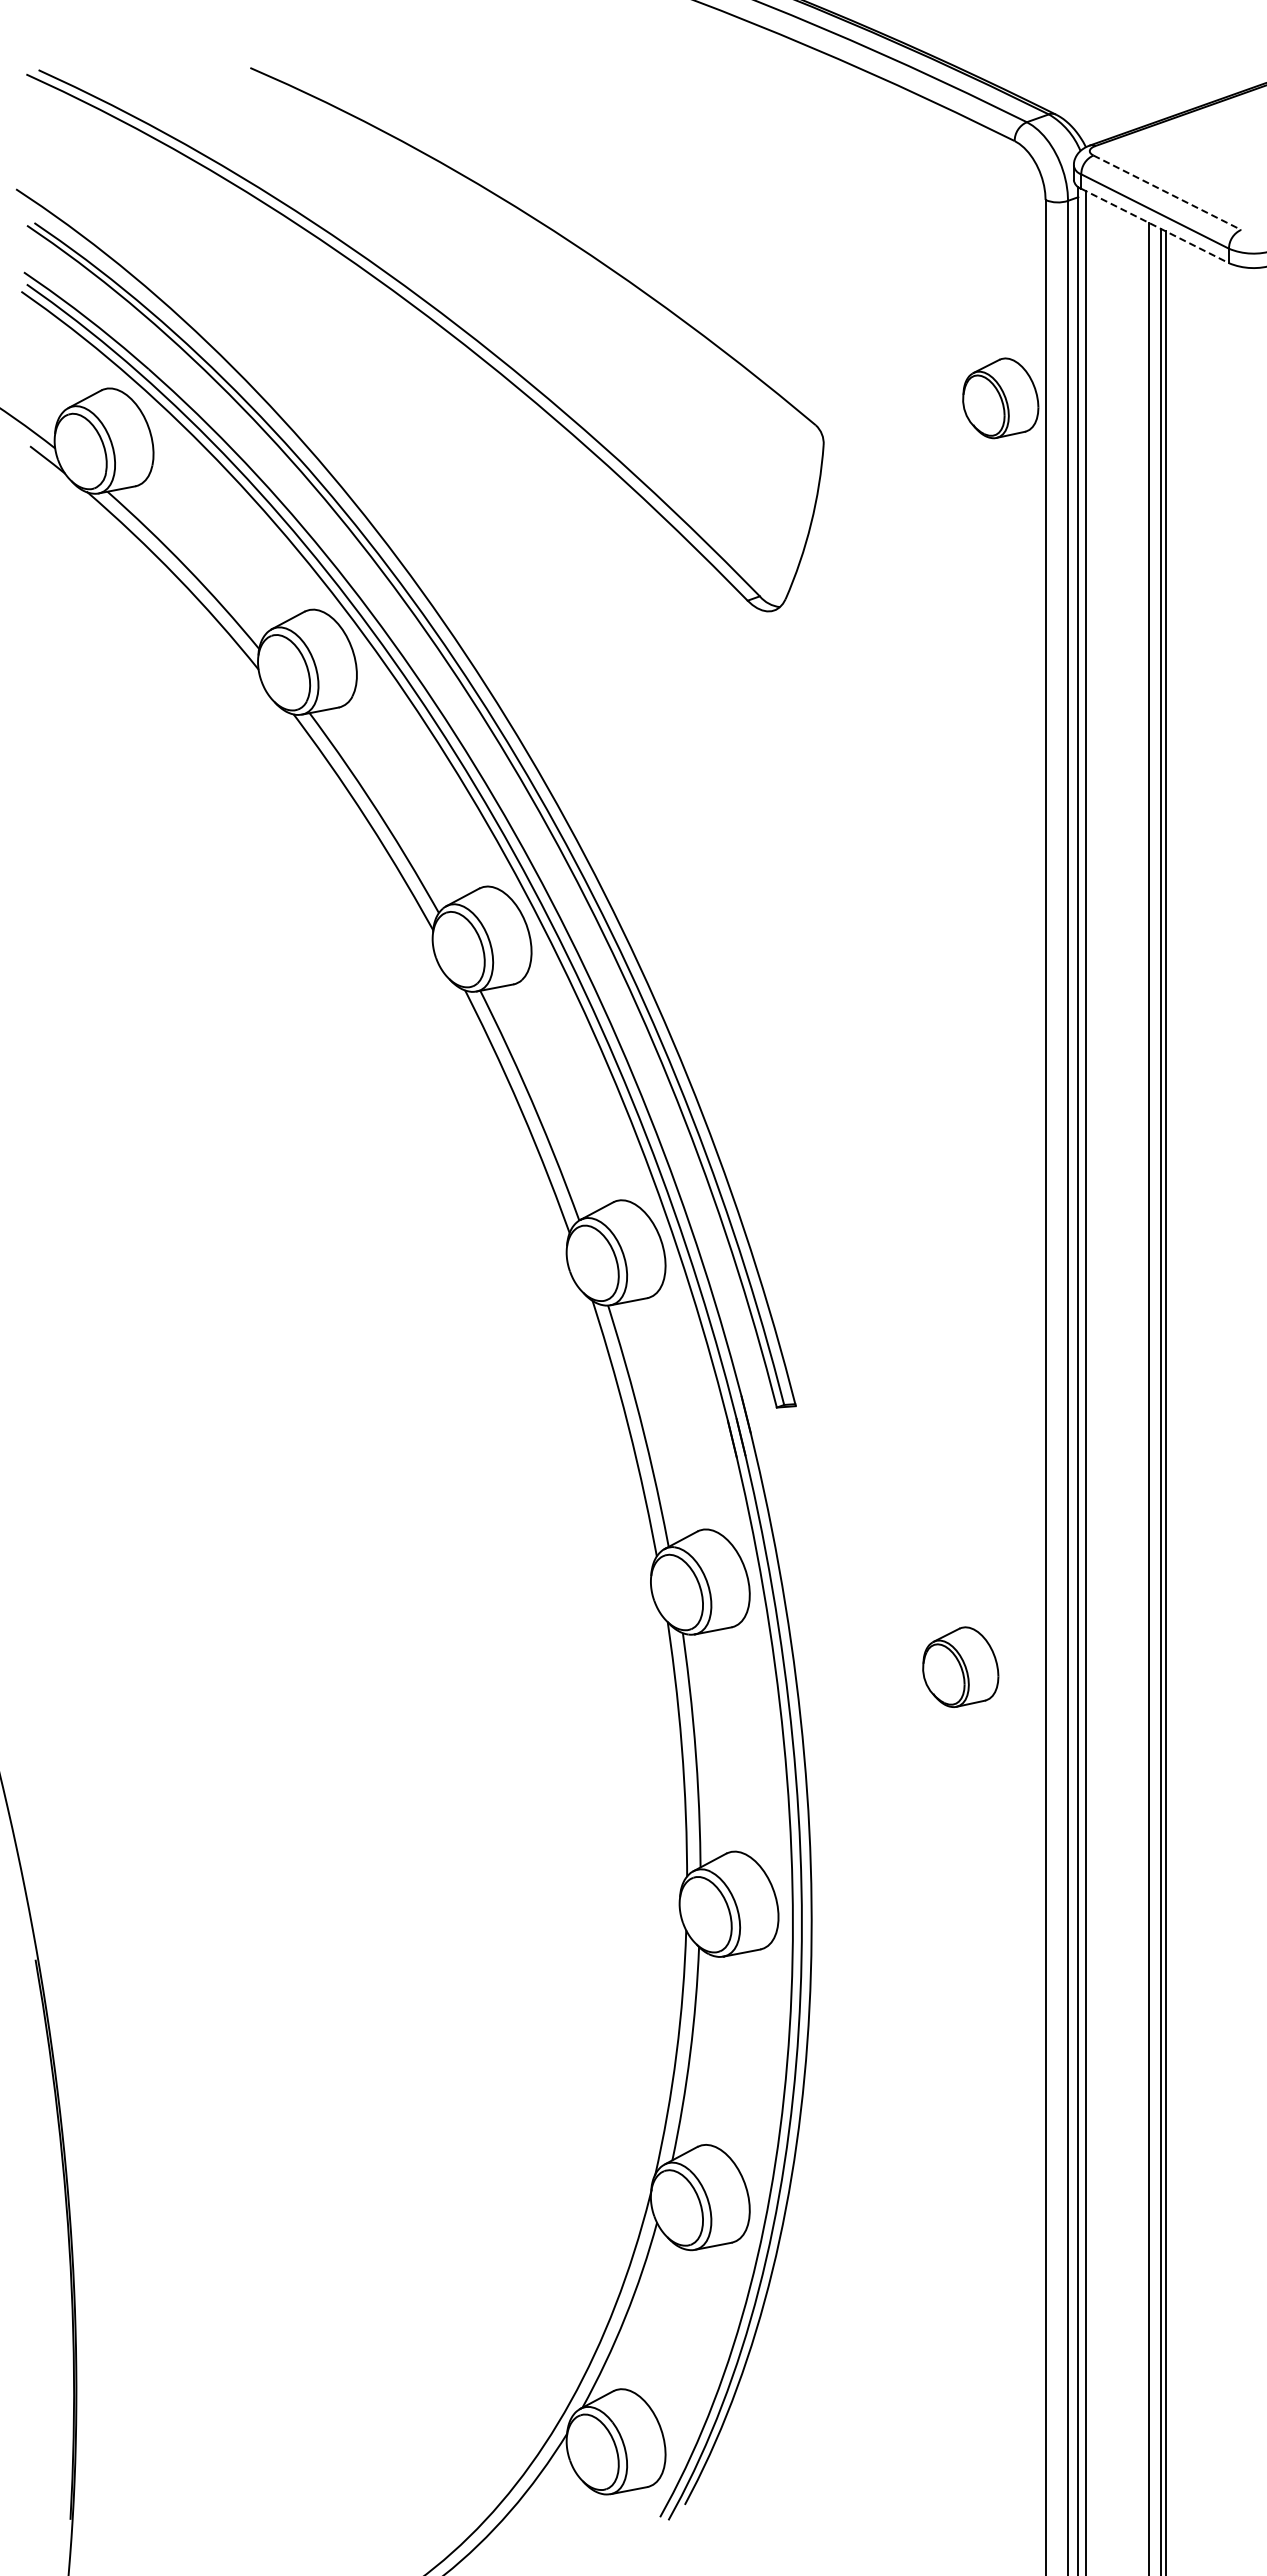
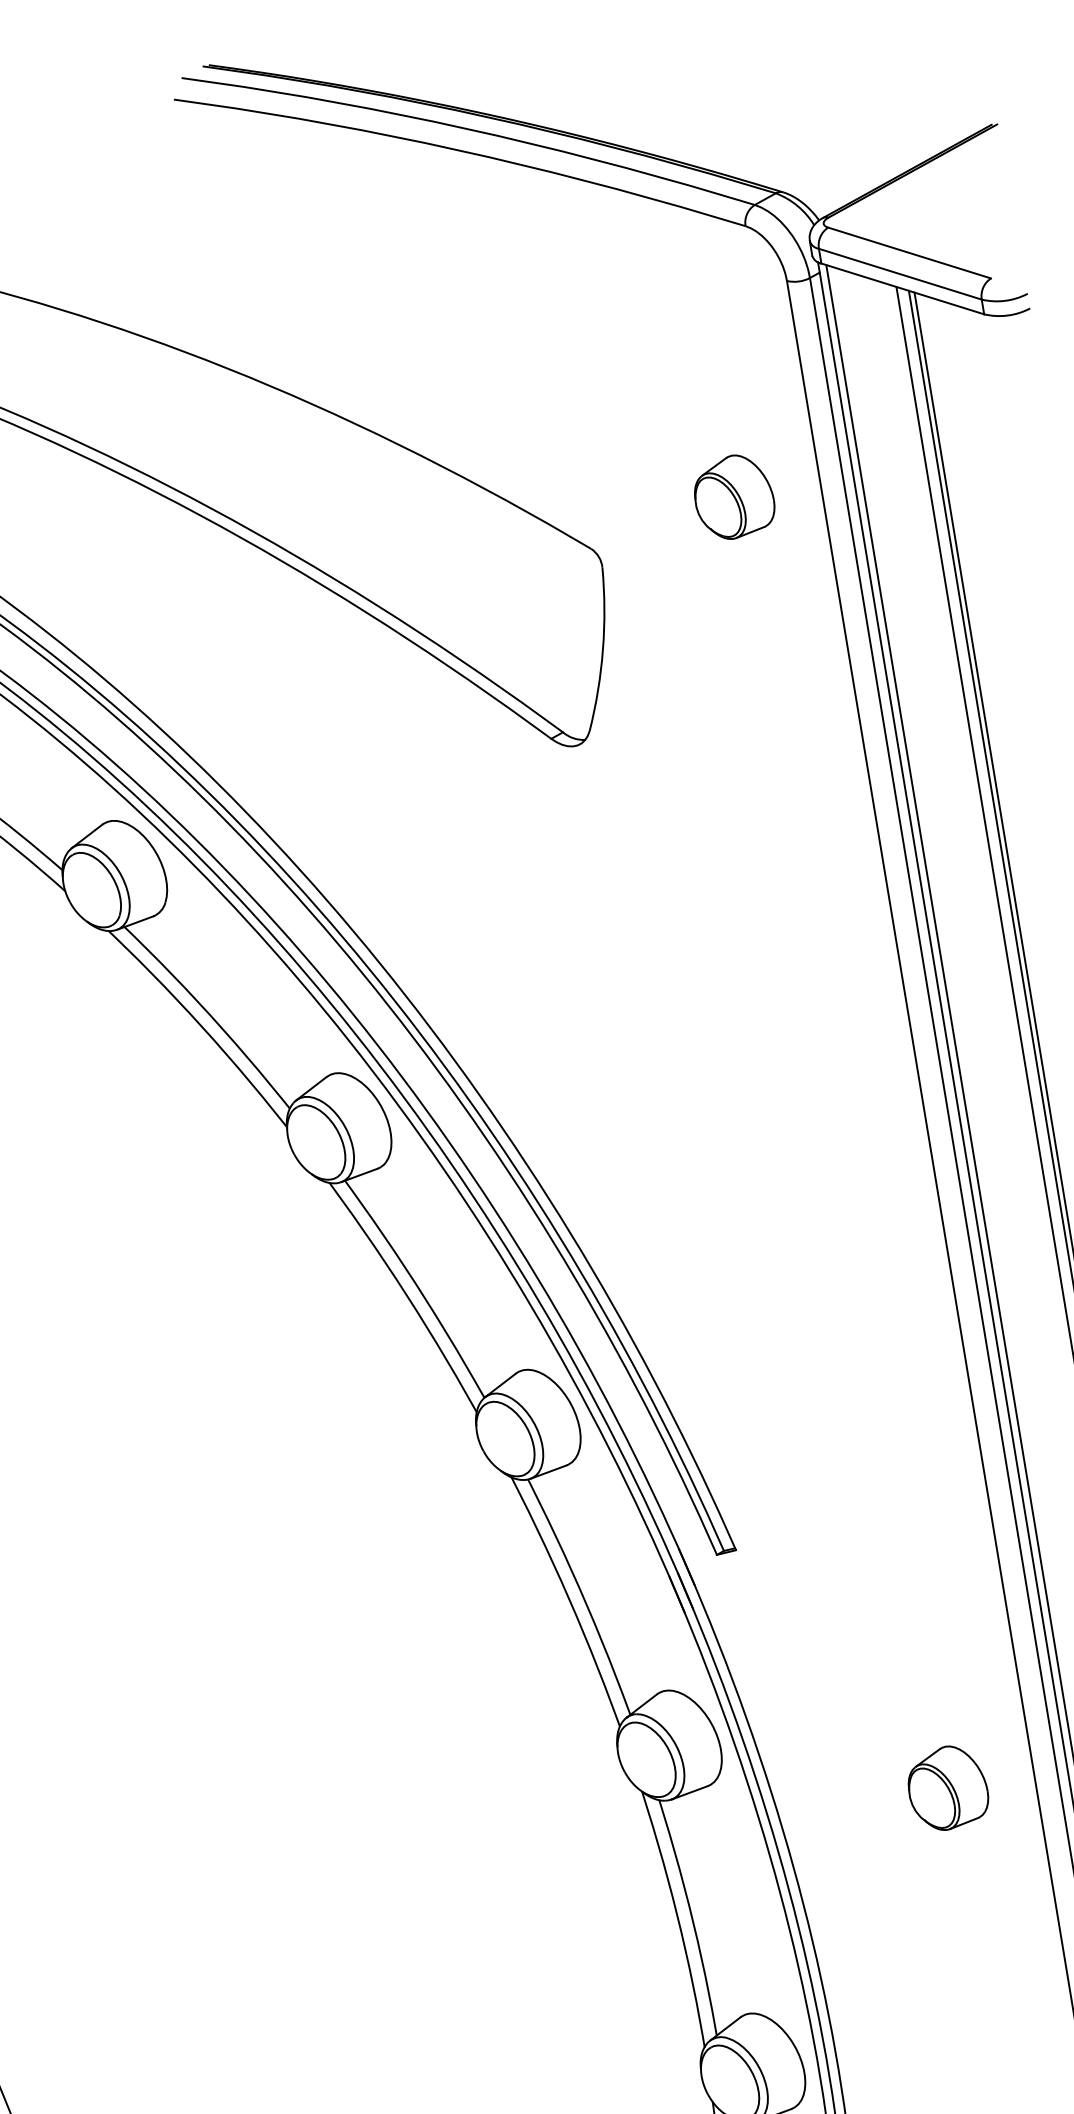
line: (1167, 192) -> (909, 252), dashed -> solid
line: (1155, 225) -> (903, 288), dashed -> solid
part: (1000, 398) -> (733, 497), moved

